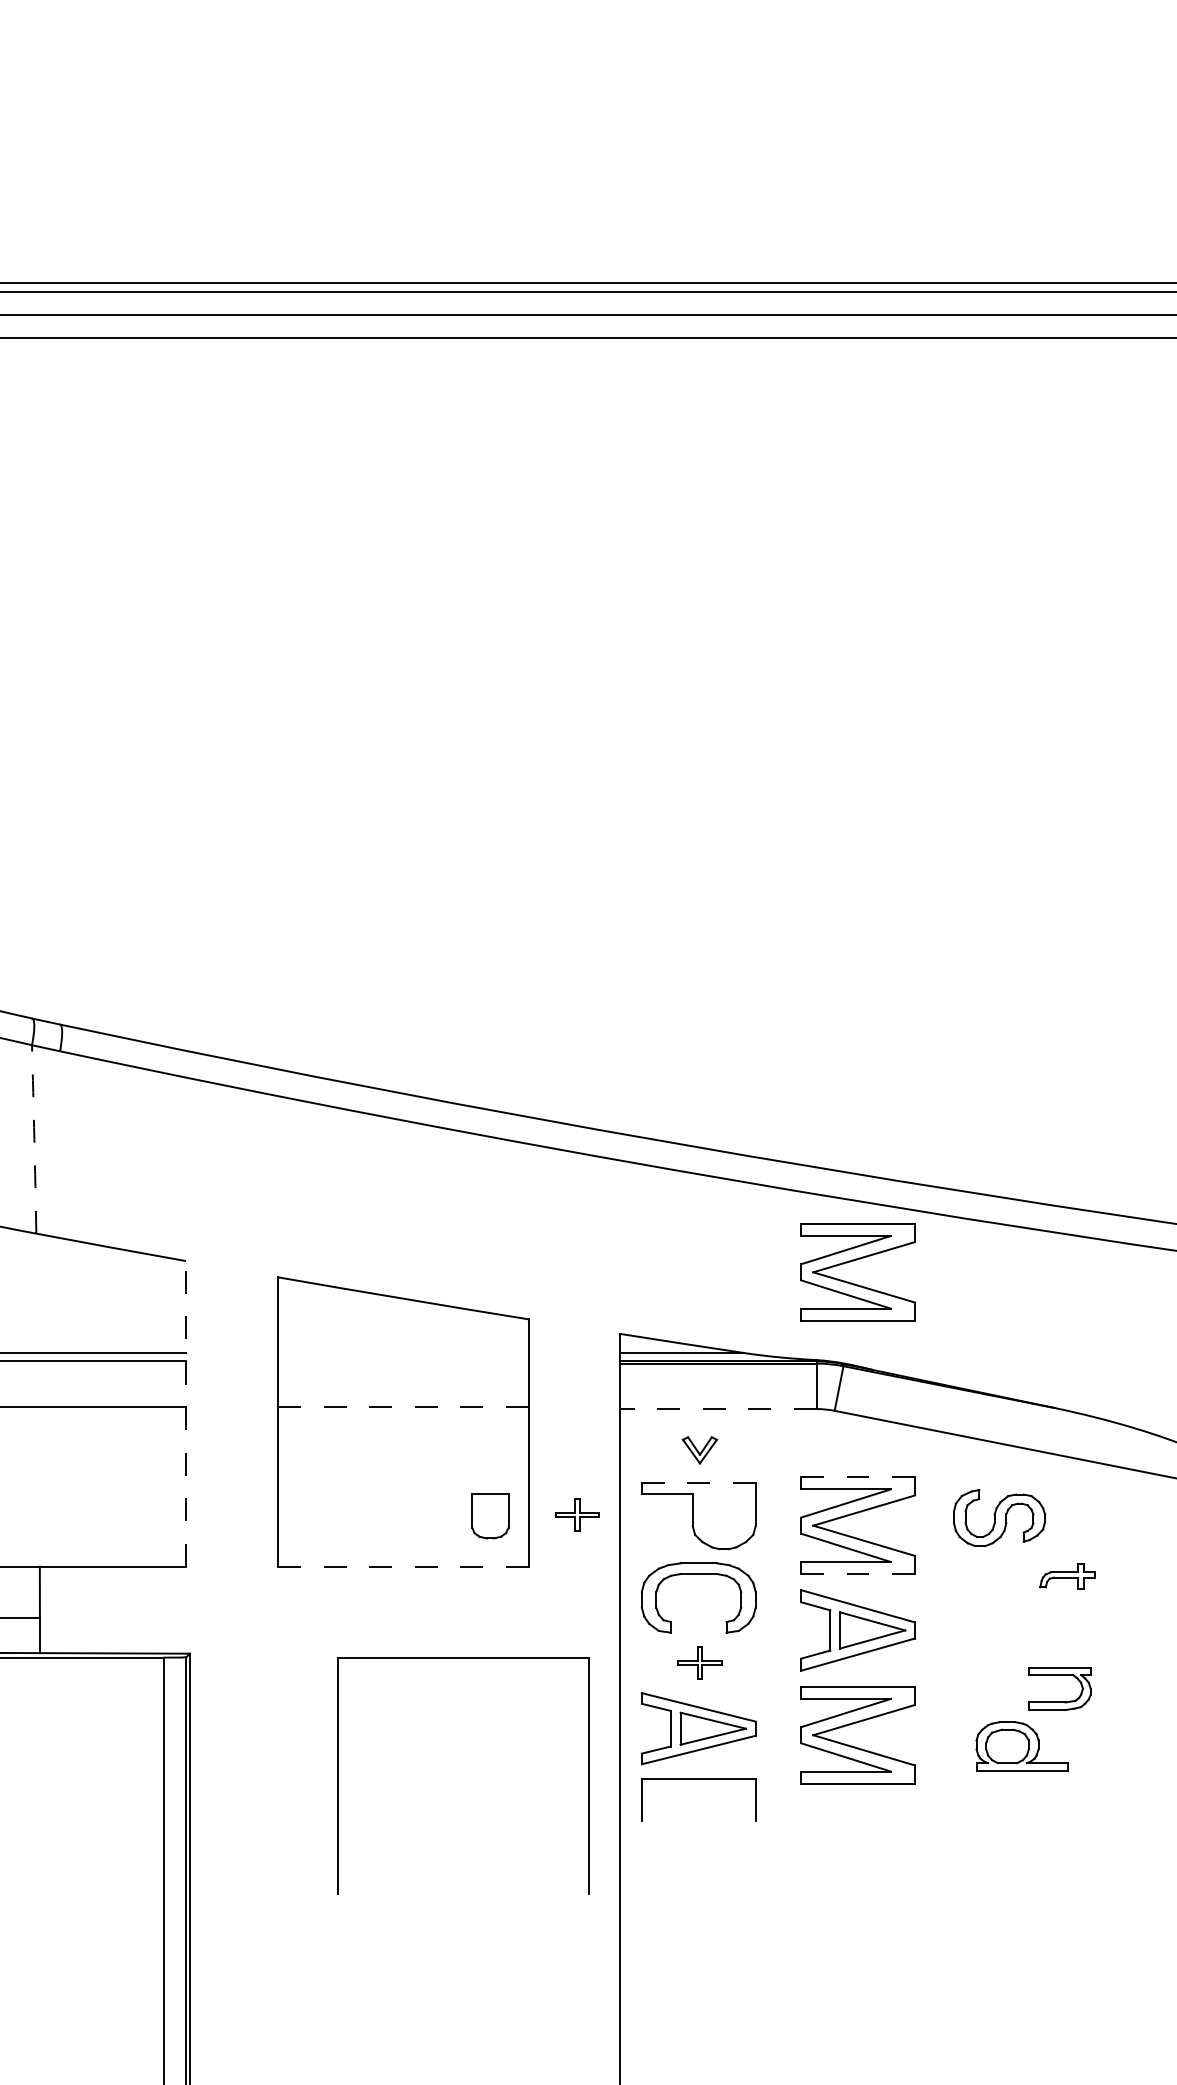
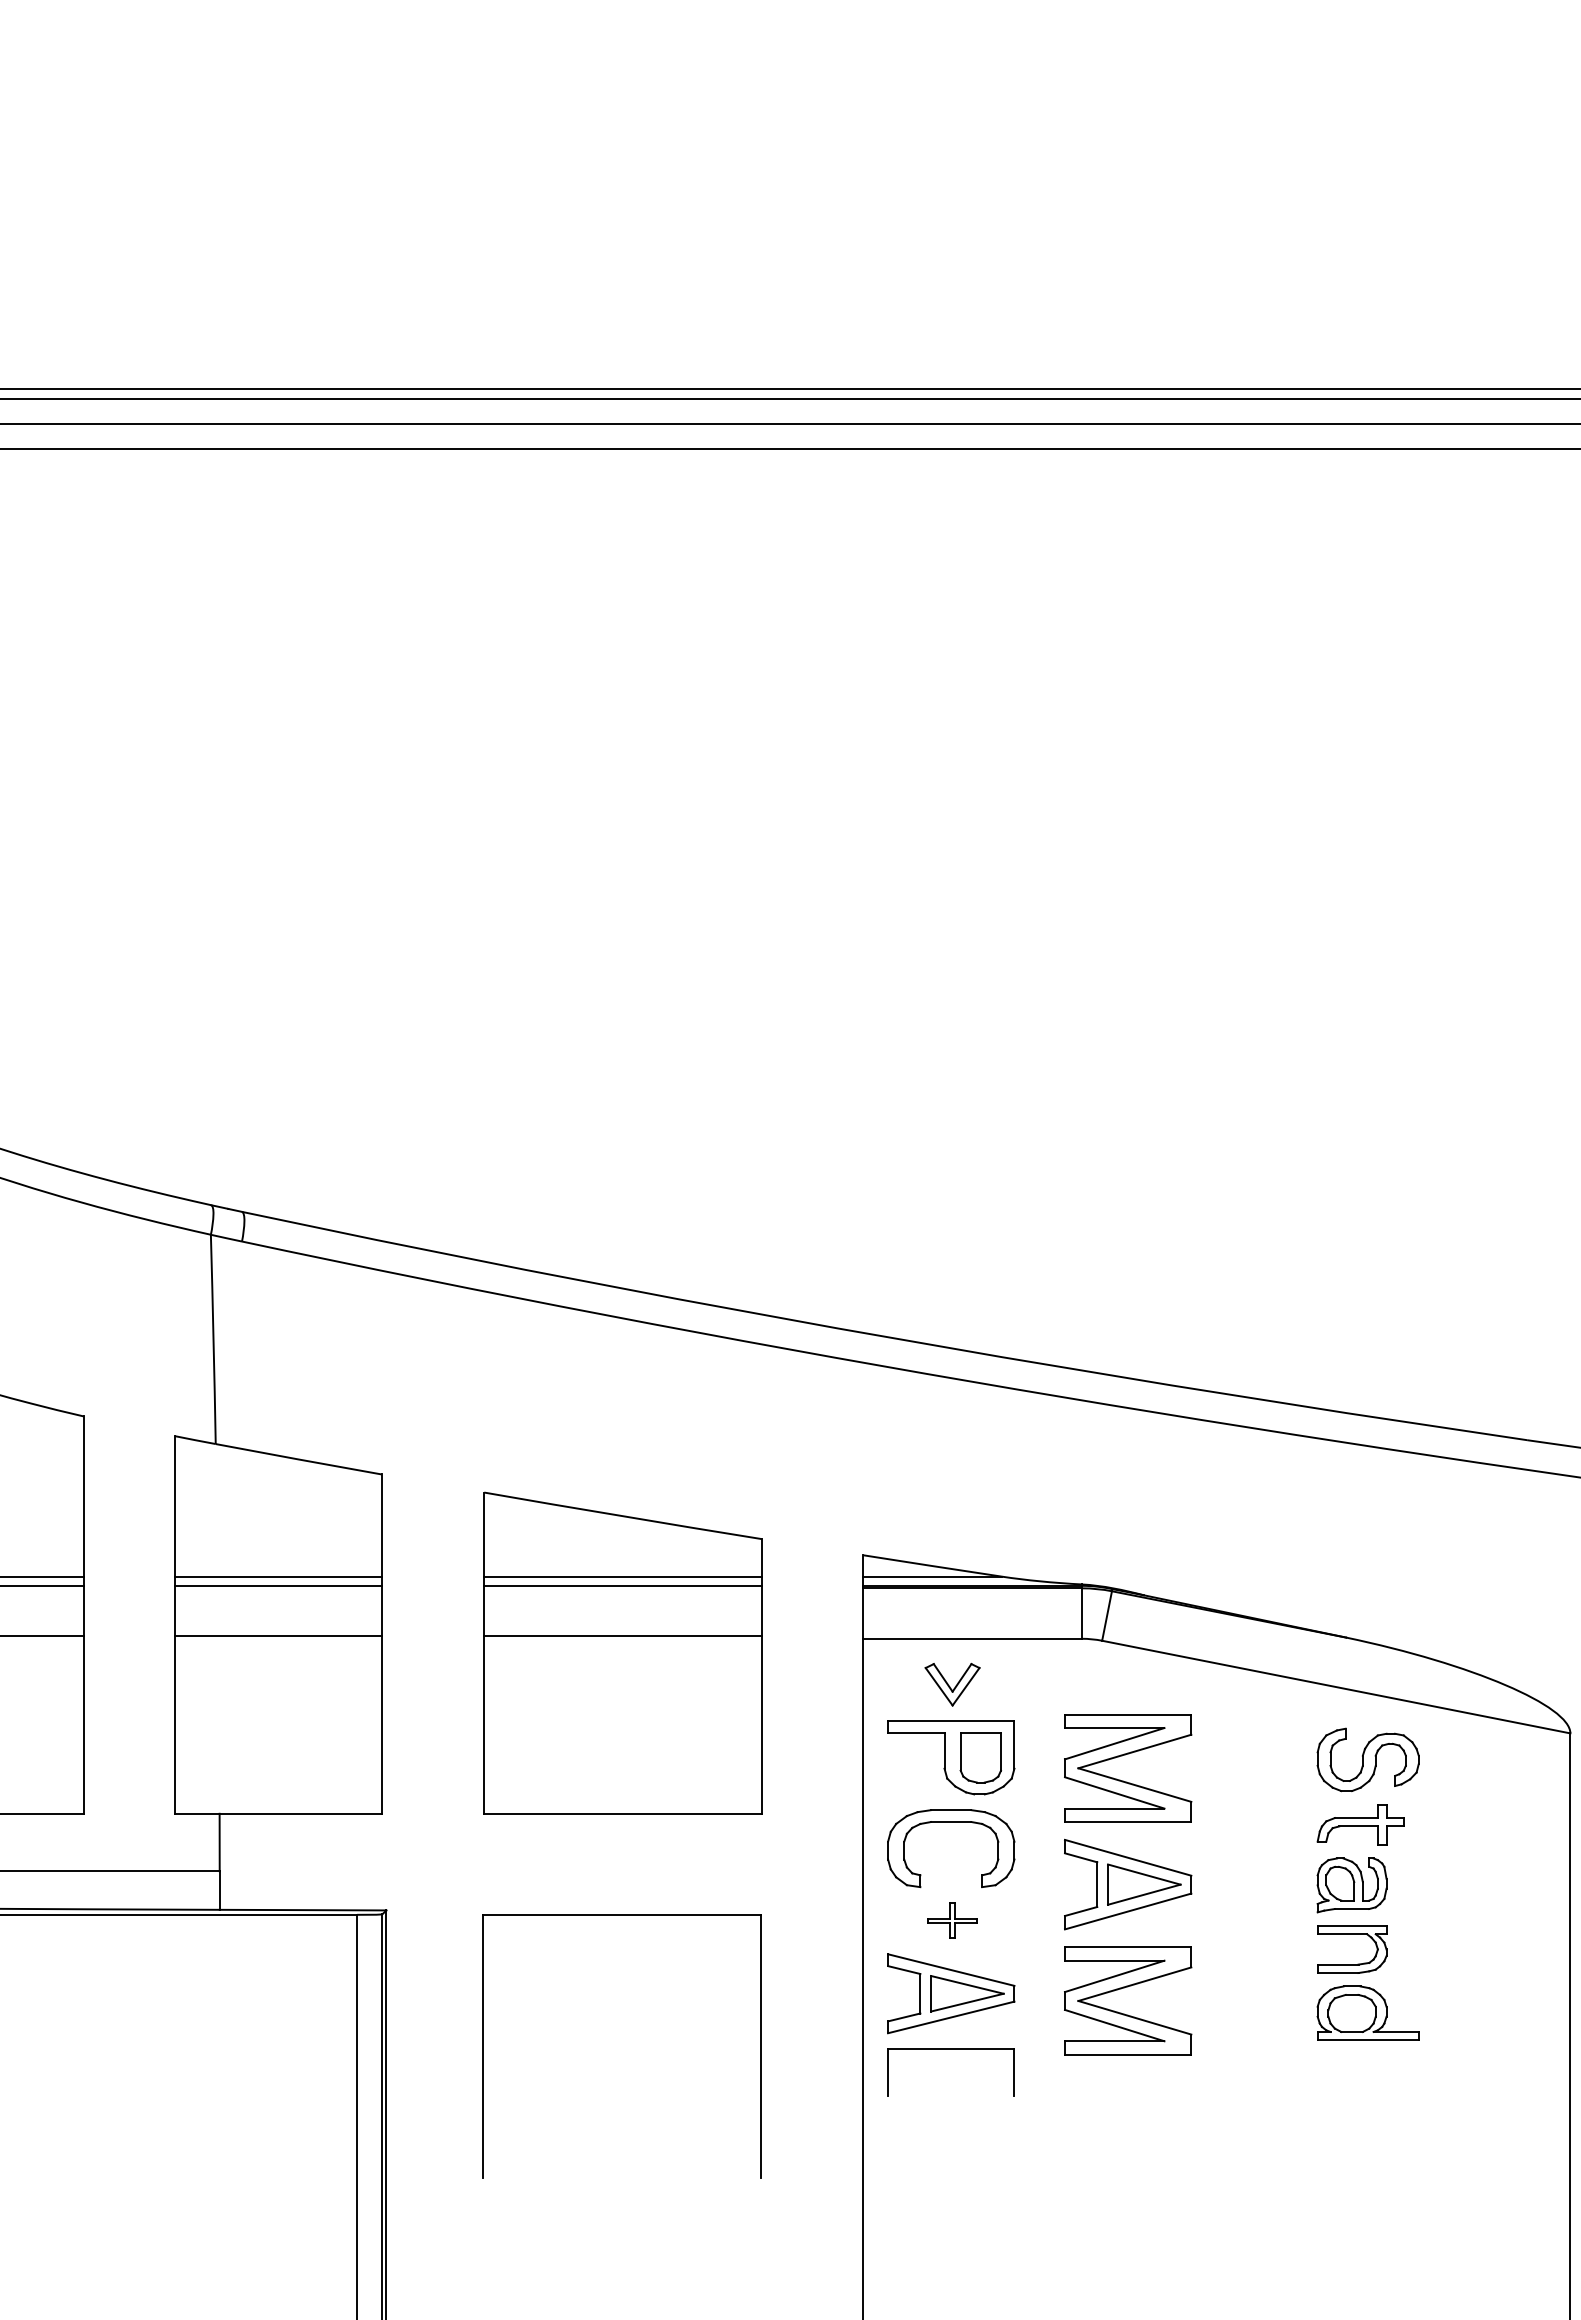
arc: (34, 1139) -> (213, 1339), dashed -> solid
part: (854, 1261) -> (1124, 1474), removed
line: (403, 1352) -> (623, 1576), added
line: (403, 1361) -> (623, 1585), added
line: (403, 1406) -> (623, 1636), dashed -> solid
line: (717, 1408) -> (972, 1638), dashed -> solid
line: (185, 1414) -> (381, 1644), dashed -> solid
part: (699, 1450) -> (952, 1684), size x1.43
line: (857, 1477) -> (1127, 1714), dashed -> solid
line: (698, 1483) -> (950, 1721), dashed -> solid
part: (490, 1515) -> (980, 1757), moved
part: (577, 1515) -> (816, 1756), removed
part: (998, 1517) -> (1367, 1759), moved
line: (403, 1566) -> (623, 1813), dashed -> solid
line: (858, 1574) -> (1128, 1822), dashed -> solid
part: (1067, 1576) -> (1360, 1824), size x1.43
part: (1059, 1631) -> (1351, 1885), added
part: (463, 1658) -> (621, 1915), moved
part: (1021, 1745) -> (1367, 2012), moved

